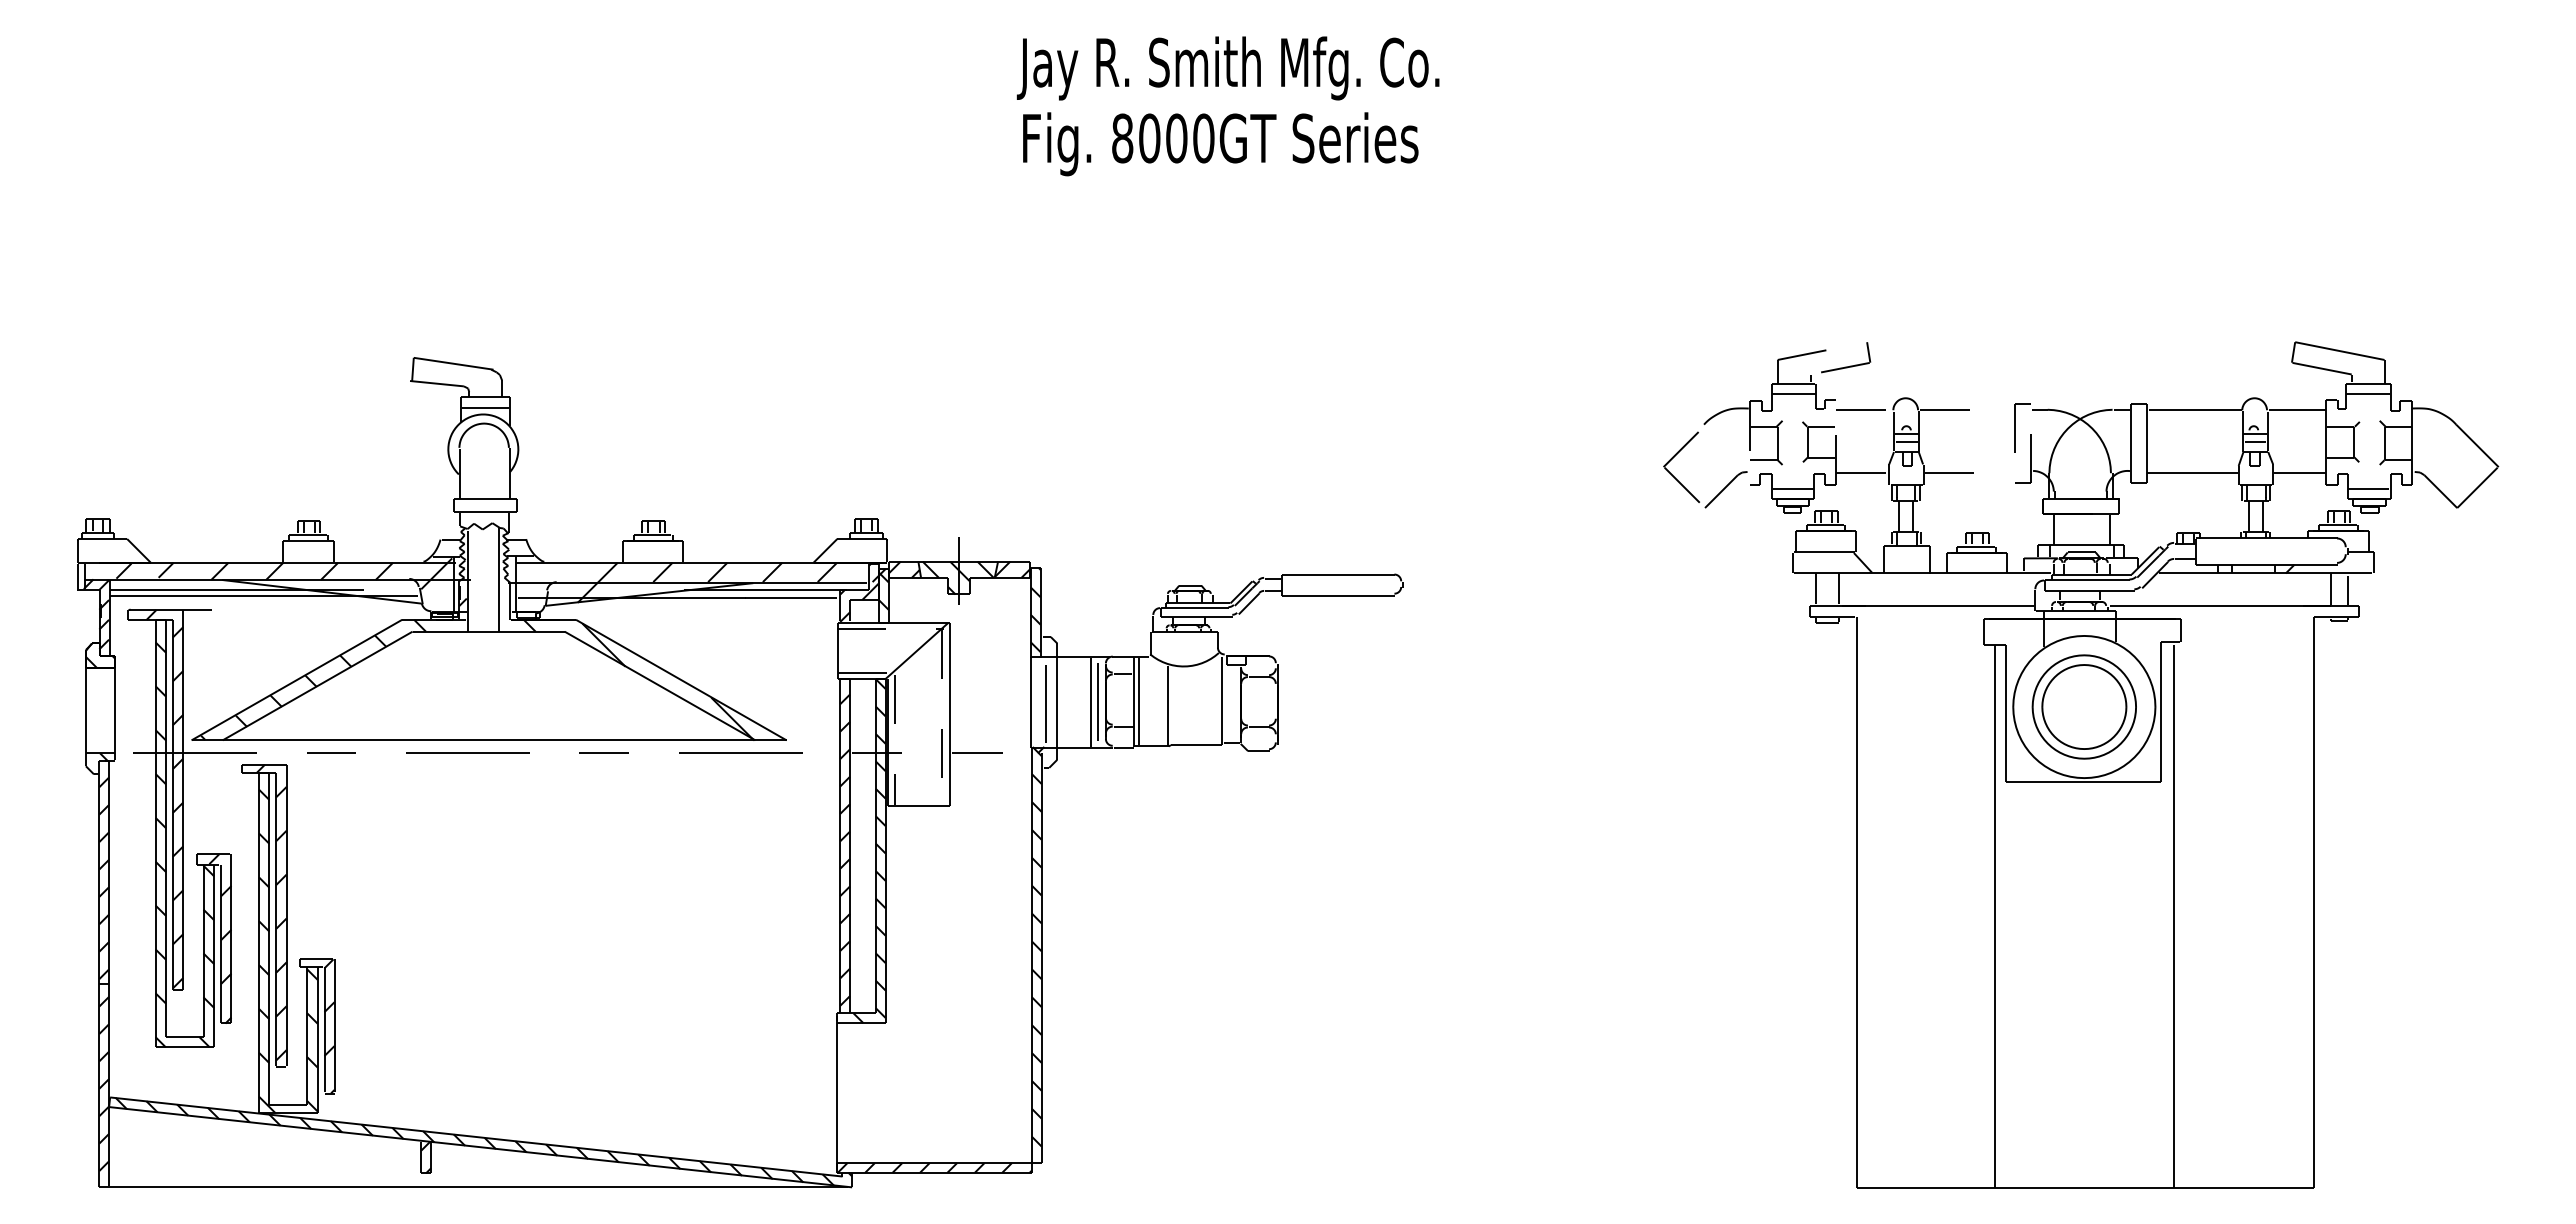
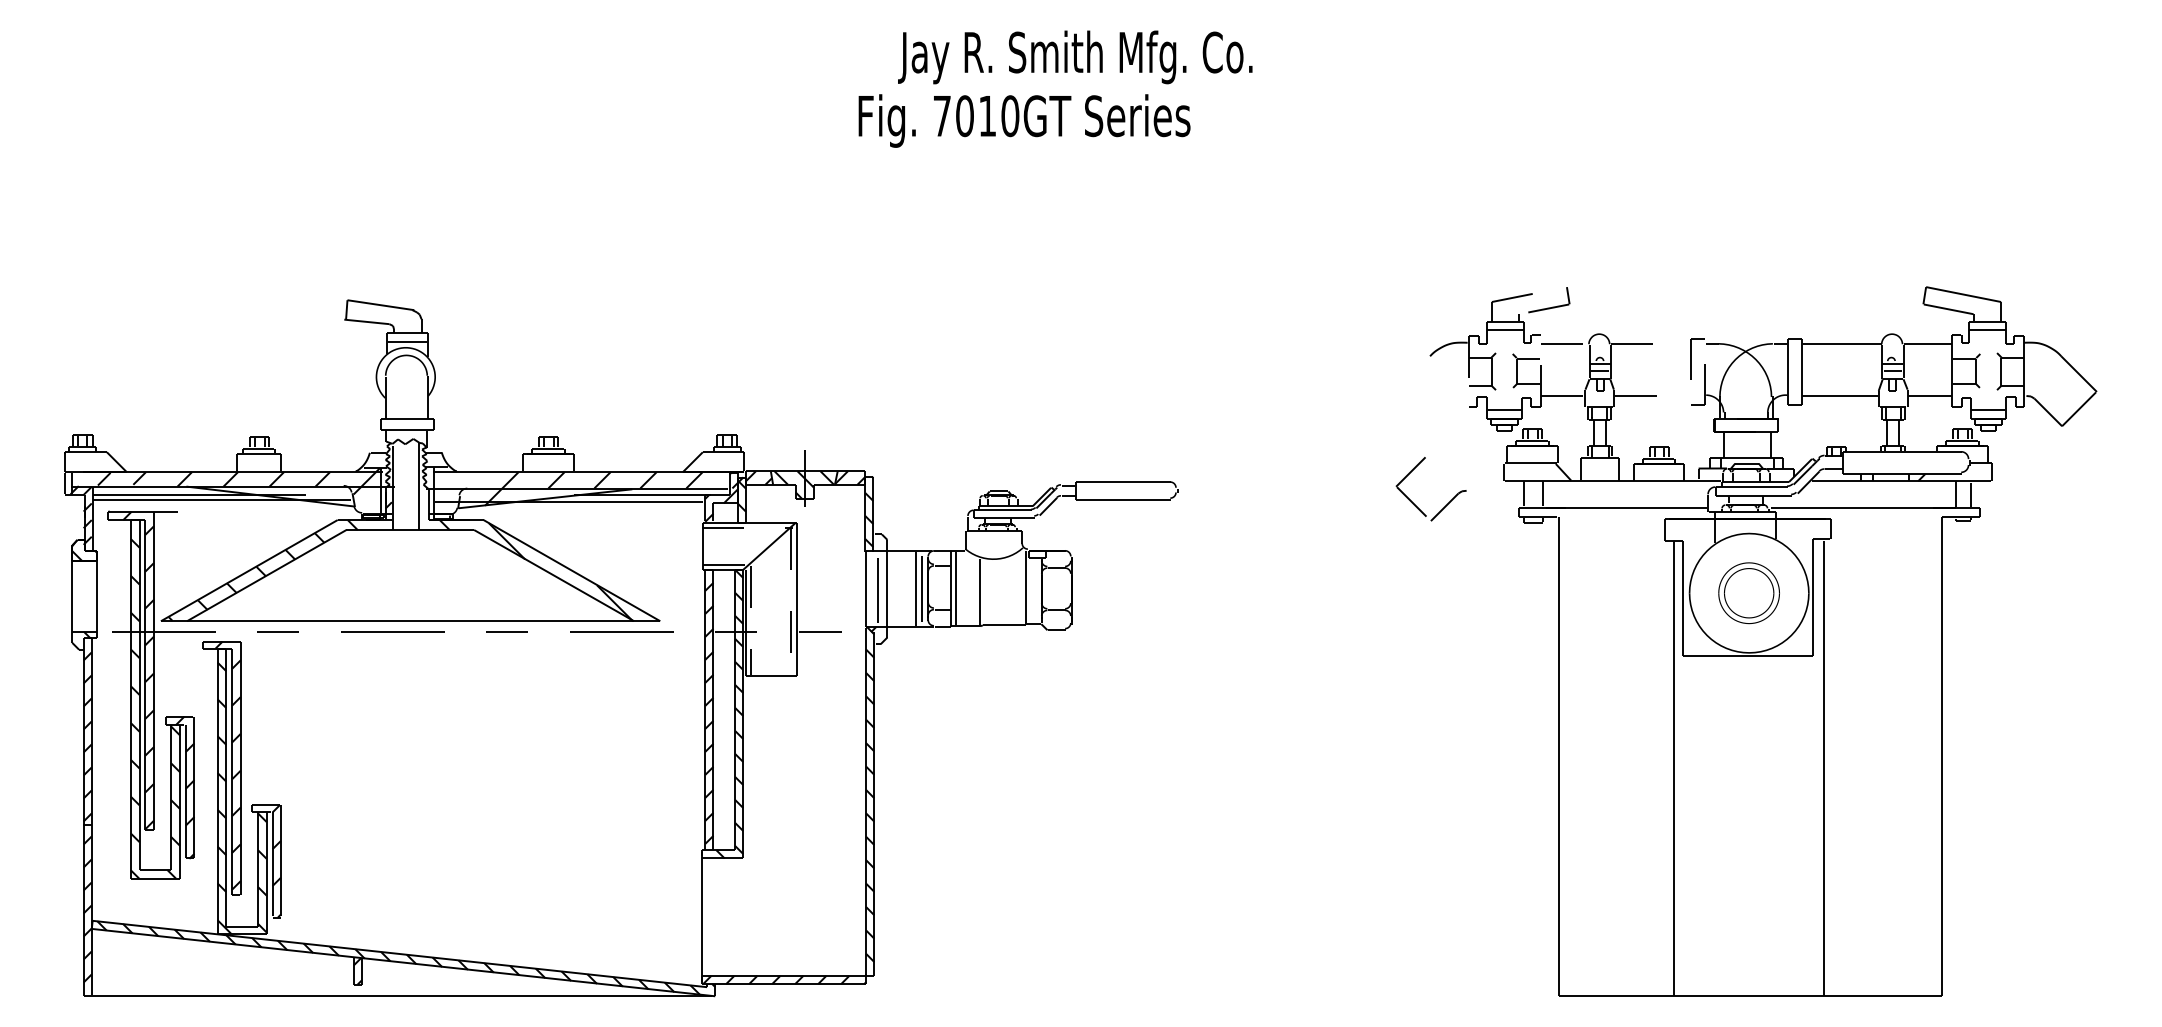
text: (1227, 68) -> (1074, 57), moved
text: (1149, 138) -> (964, 116), 8000GT -> 7010GT
part: (1724, 487) -> (1447, 503), moved
part: (2083, 706) -> (1748, 592), size x0.7

